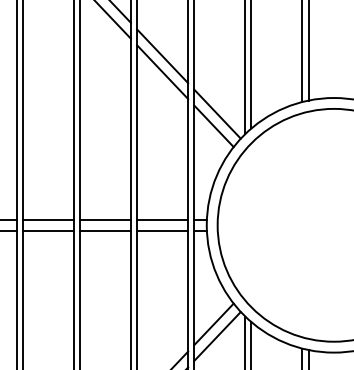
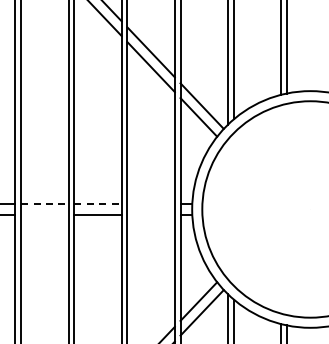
line: (47, 219) -> (44, 204), solid -> dashed
line: (106, 219) -> (98, 204), solid -> dashed
line: (161, 219) -> (150, 204), removed
line: (47, 230) -> (44, 214), removed
line: (161, 230) -> (150, 214), removed

